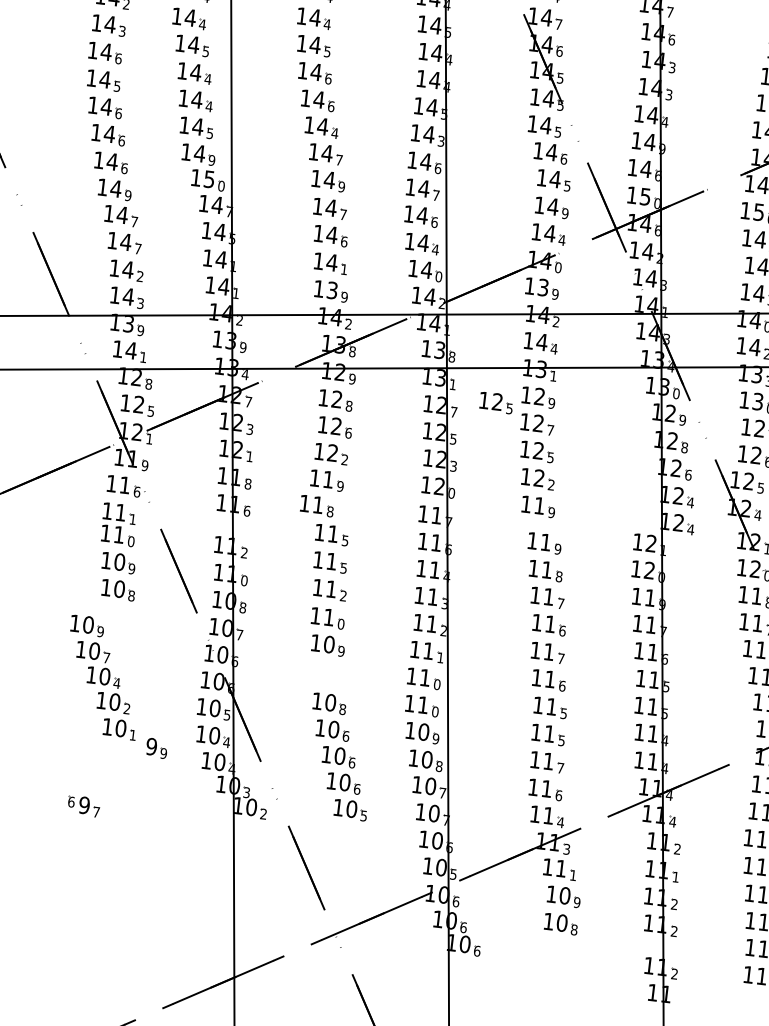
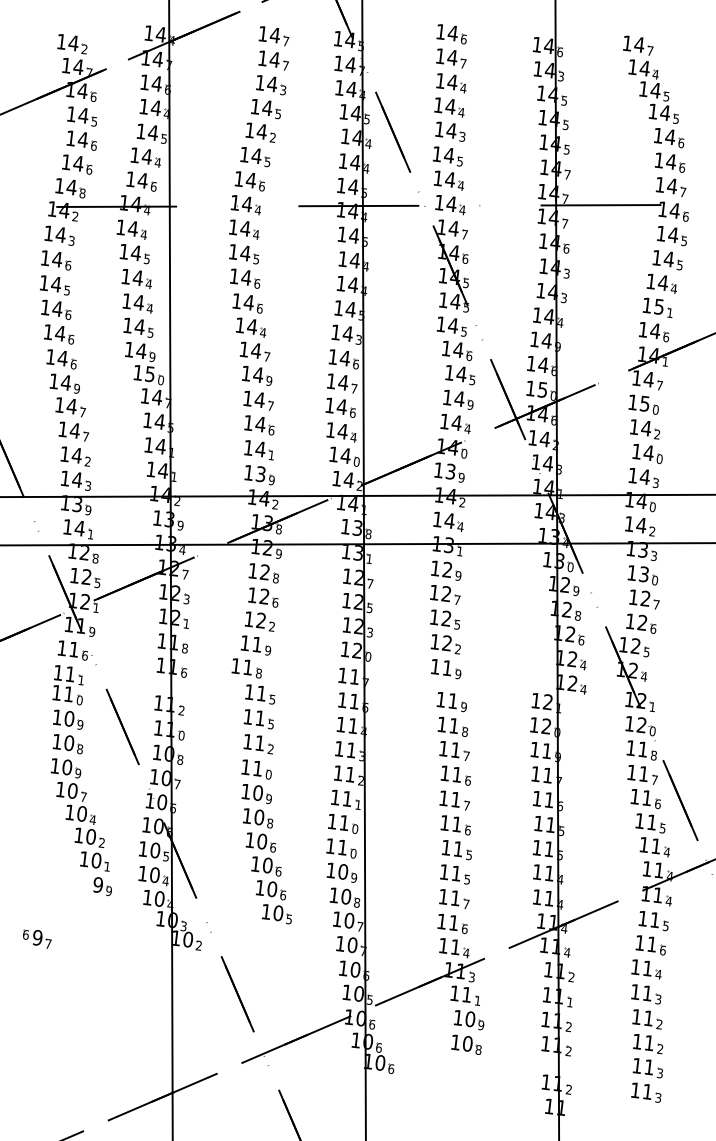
part: (495, 402) -> (407, 575), removed
part: (102, 677) -> (79, 814), moved
part: (339, 757) -> (267, 866), moved

